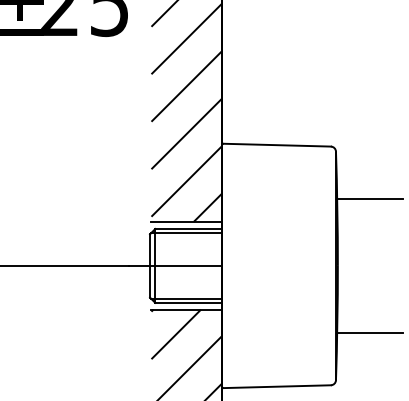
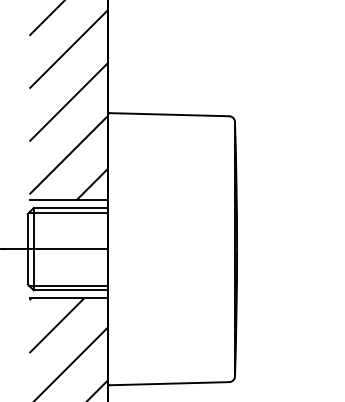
line: (369, 198) -> (272, 174), removed
line: (369, 333) -> (272, 324), removed

